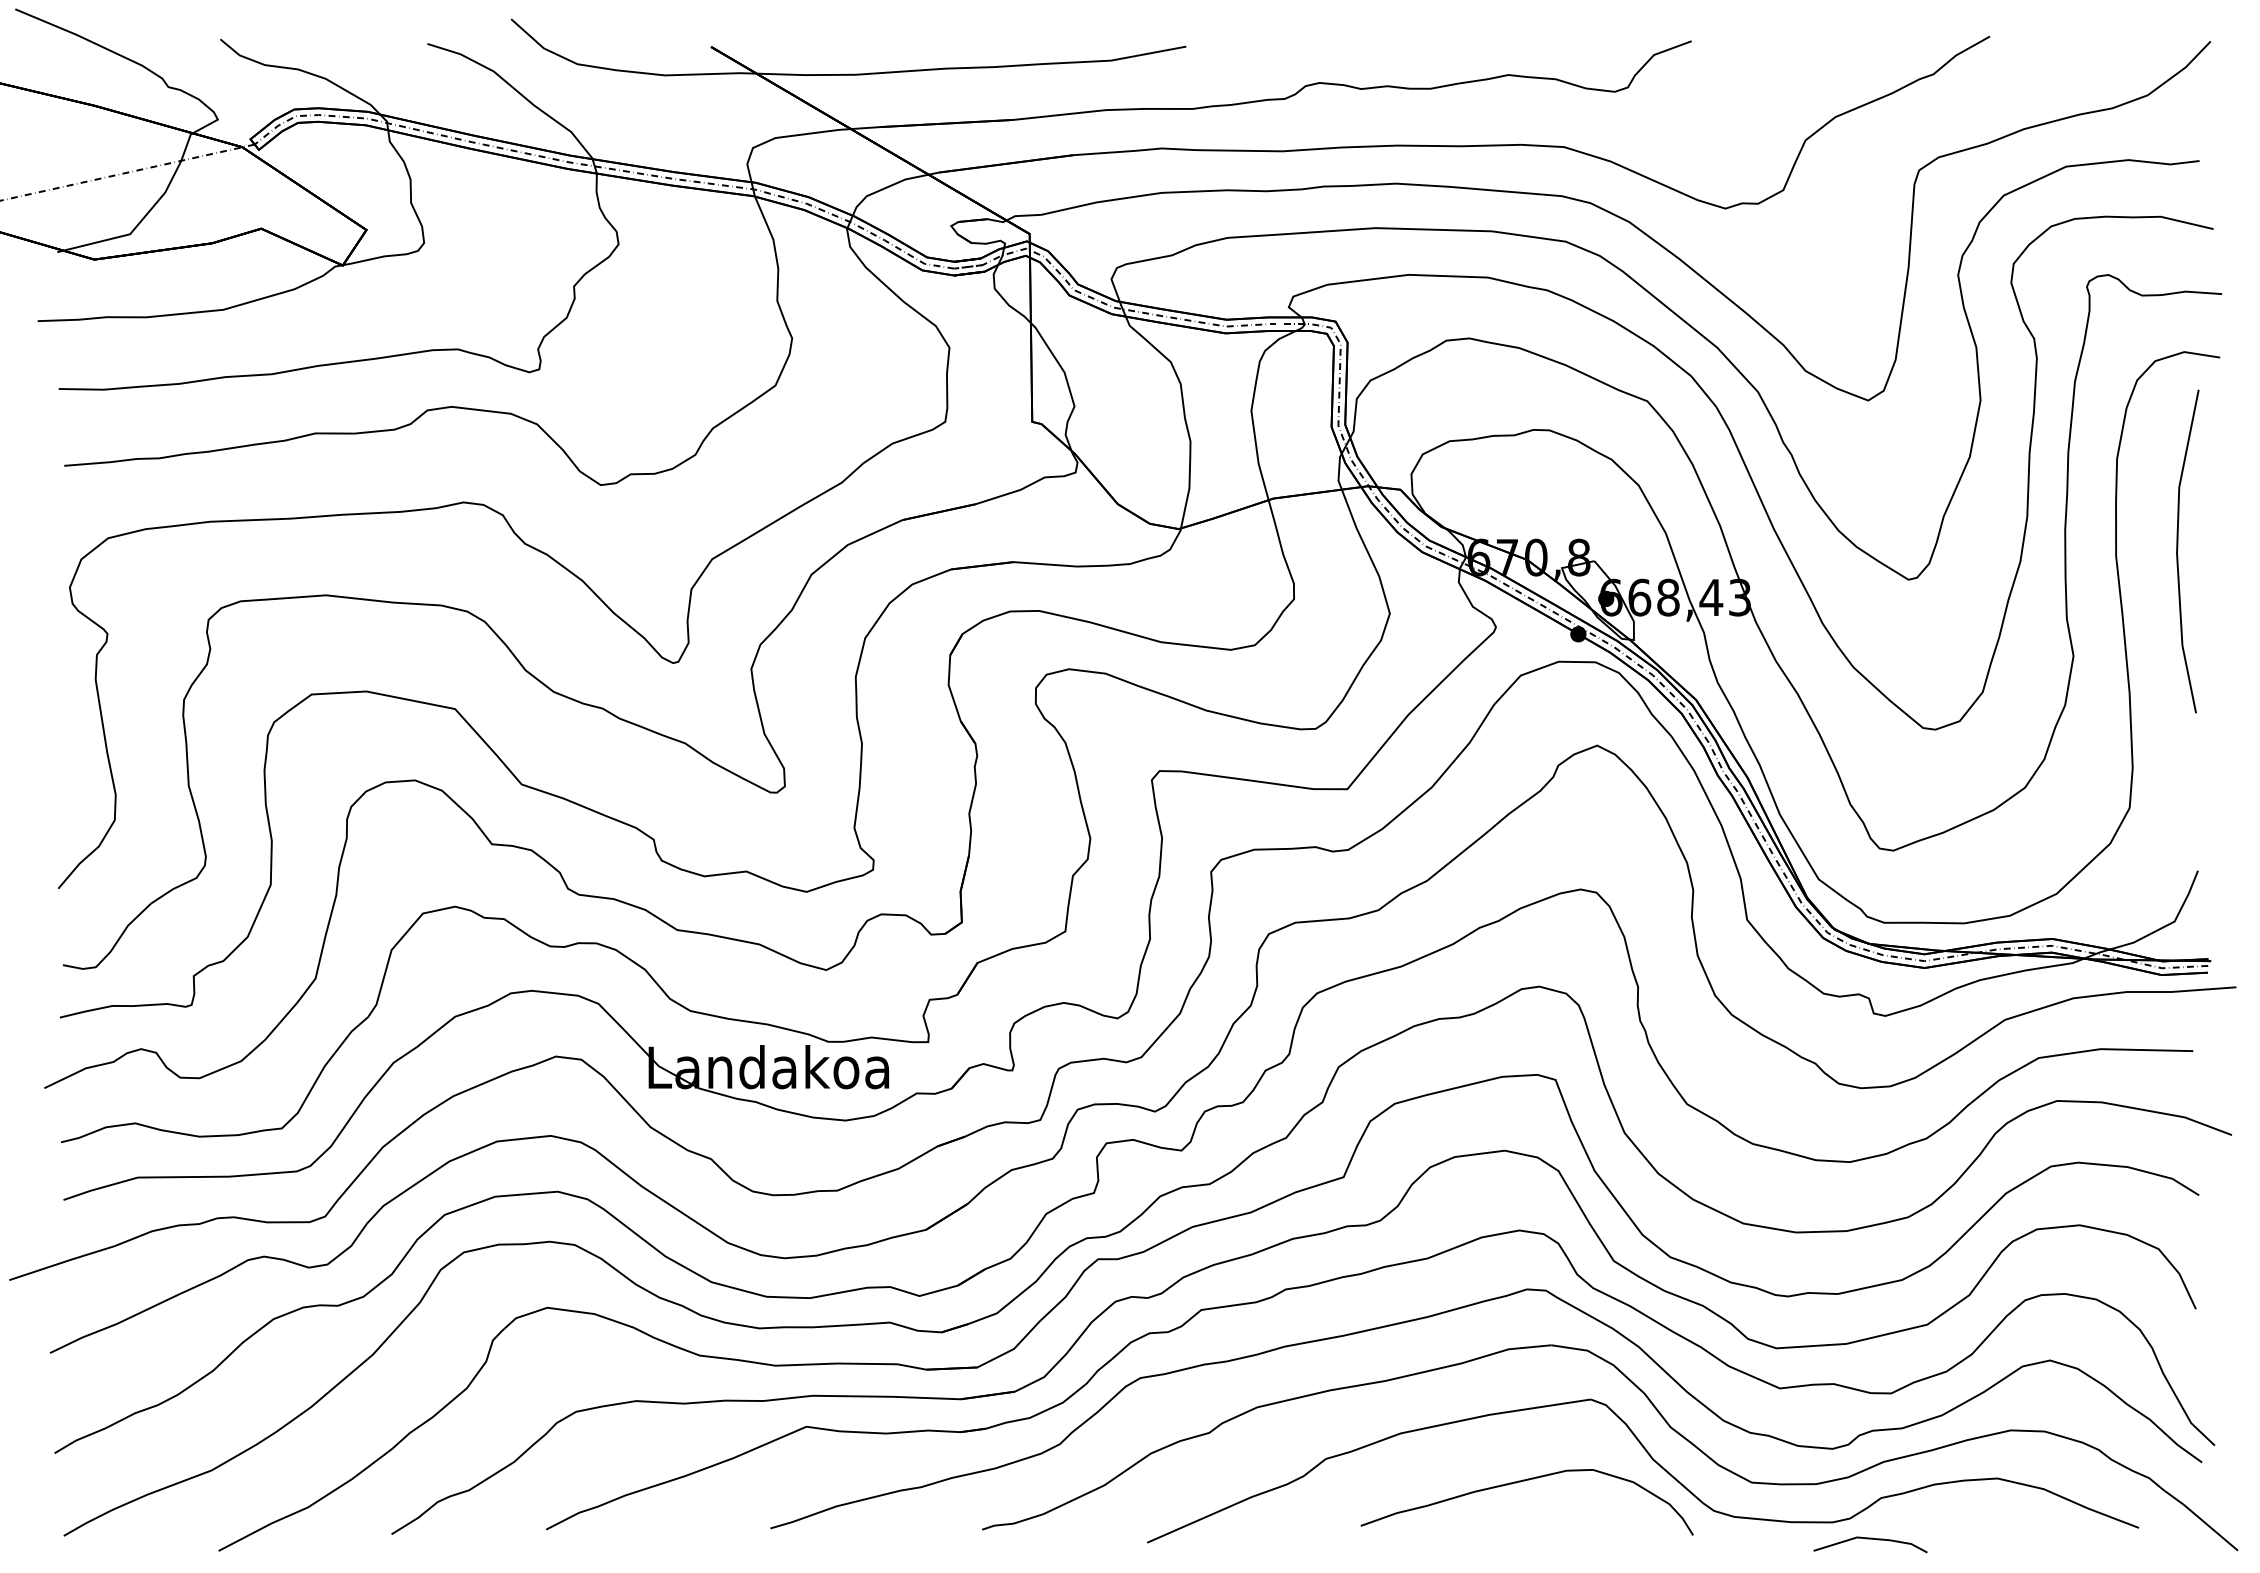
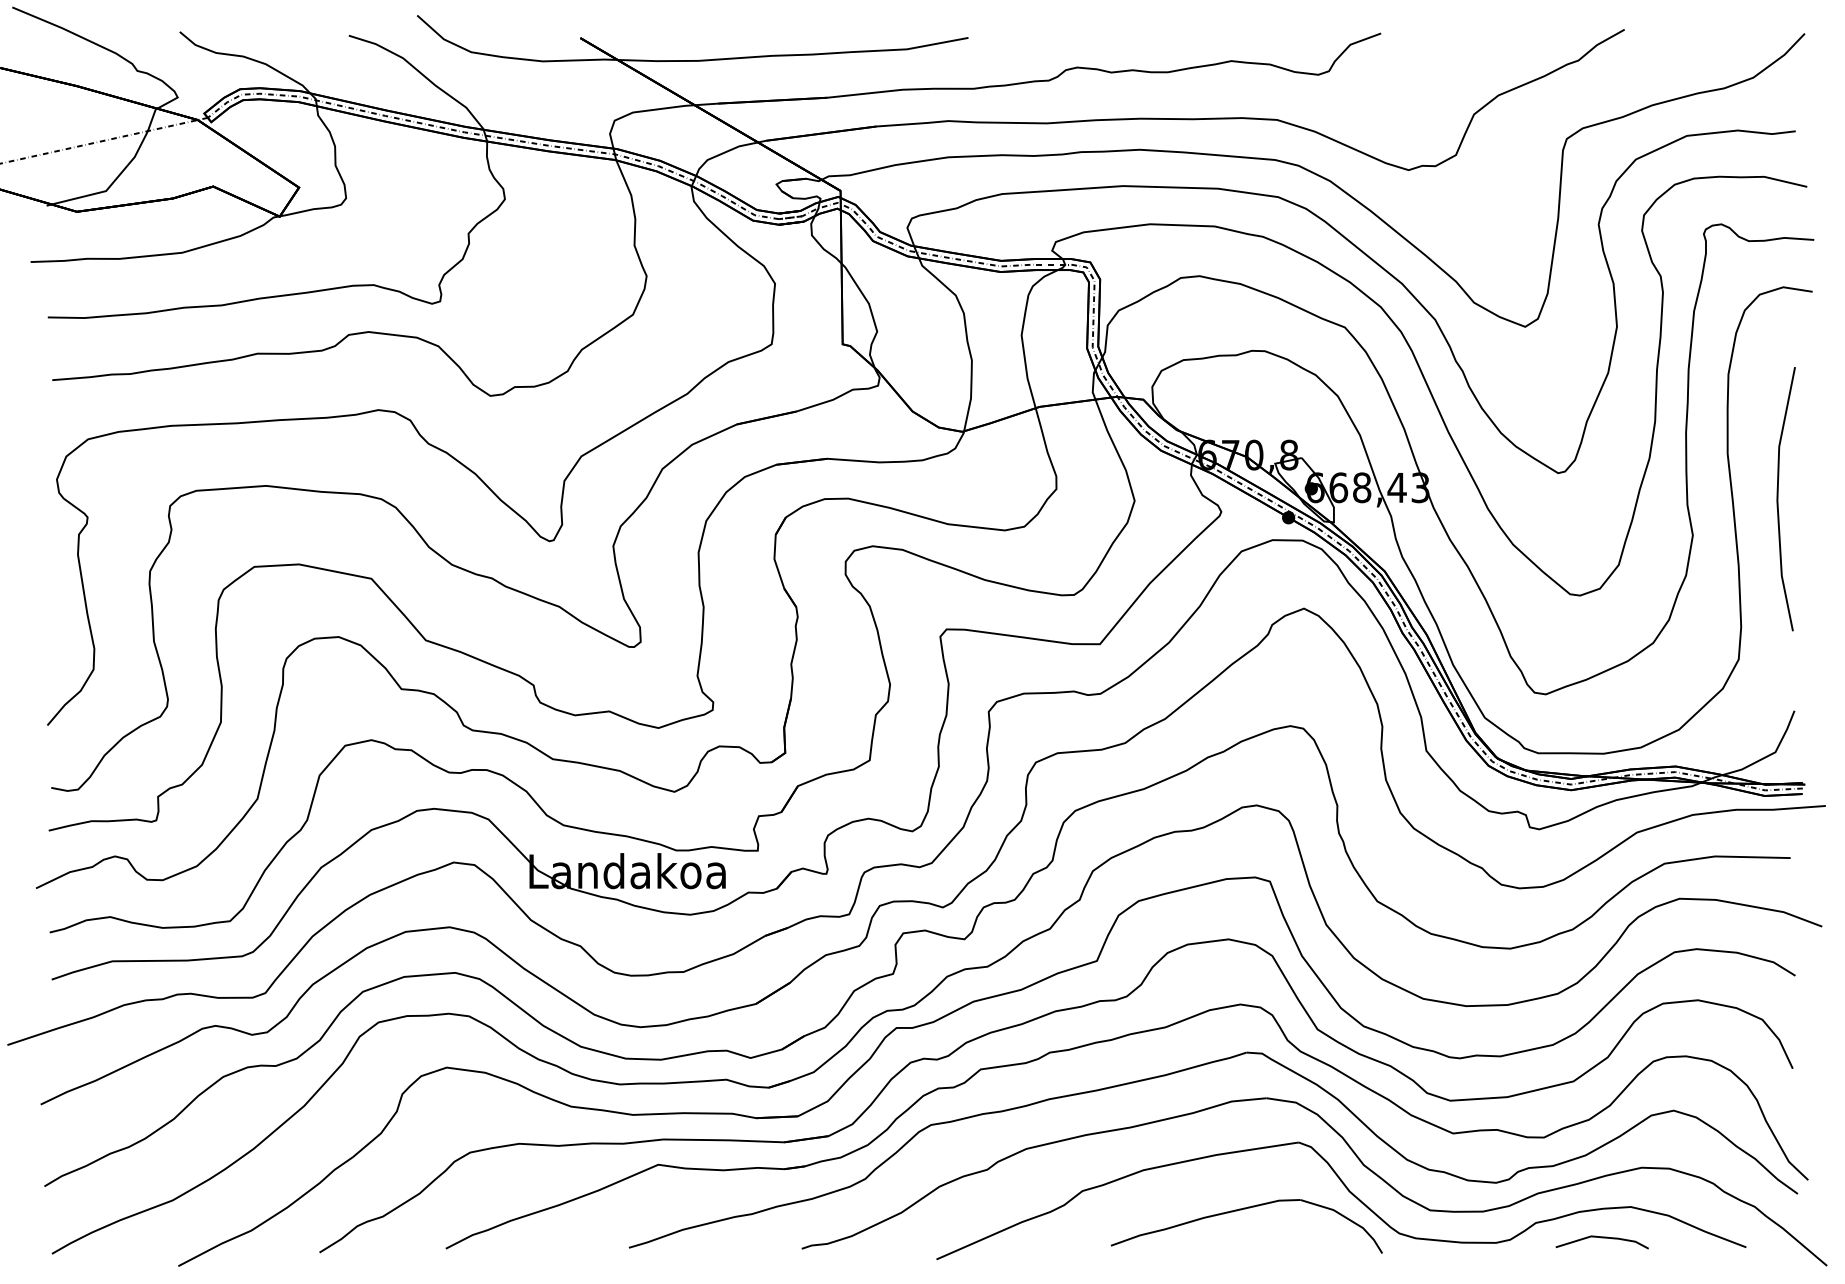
line: (2178, 549) -> (1778, 497), moved
line: (1870, 1539) -> (1602, 1238), moved

